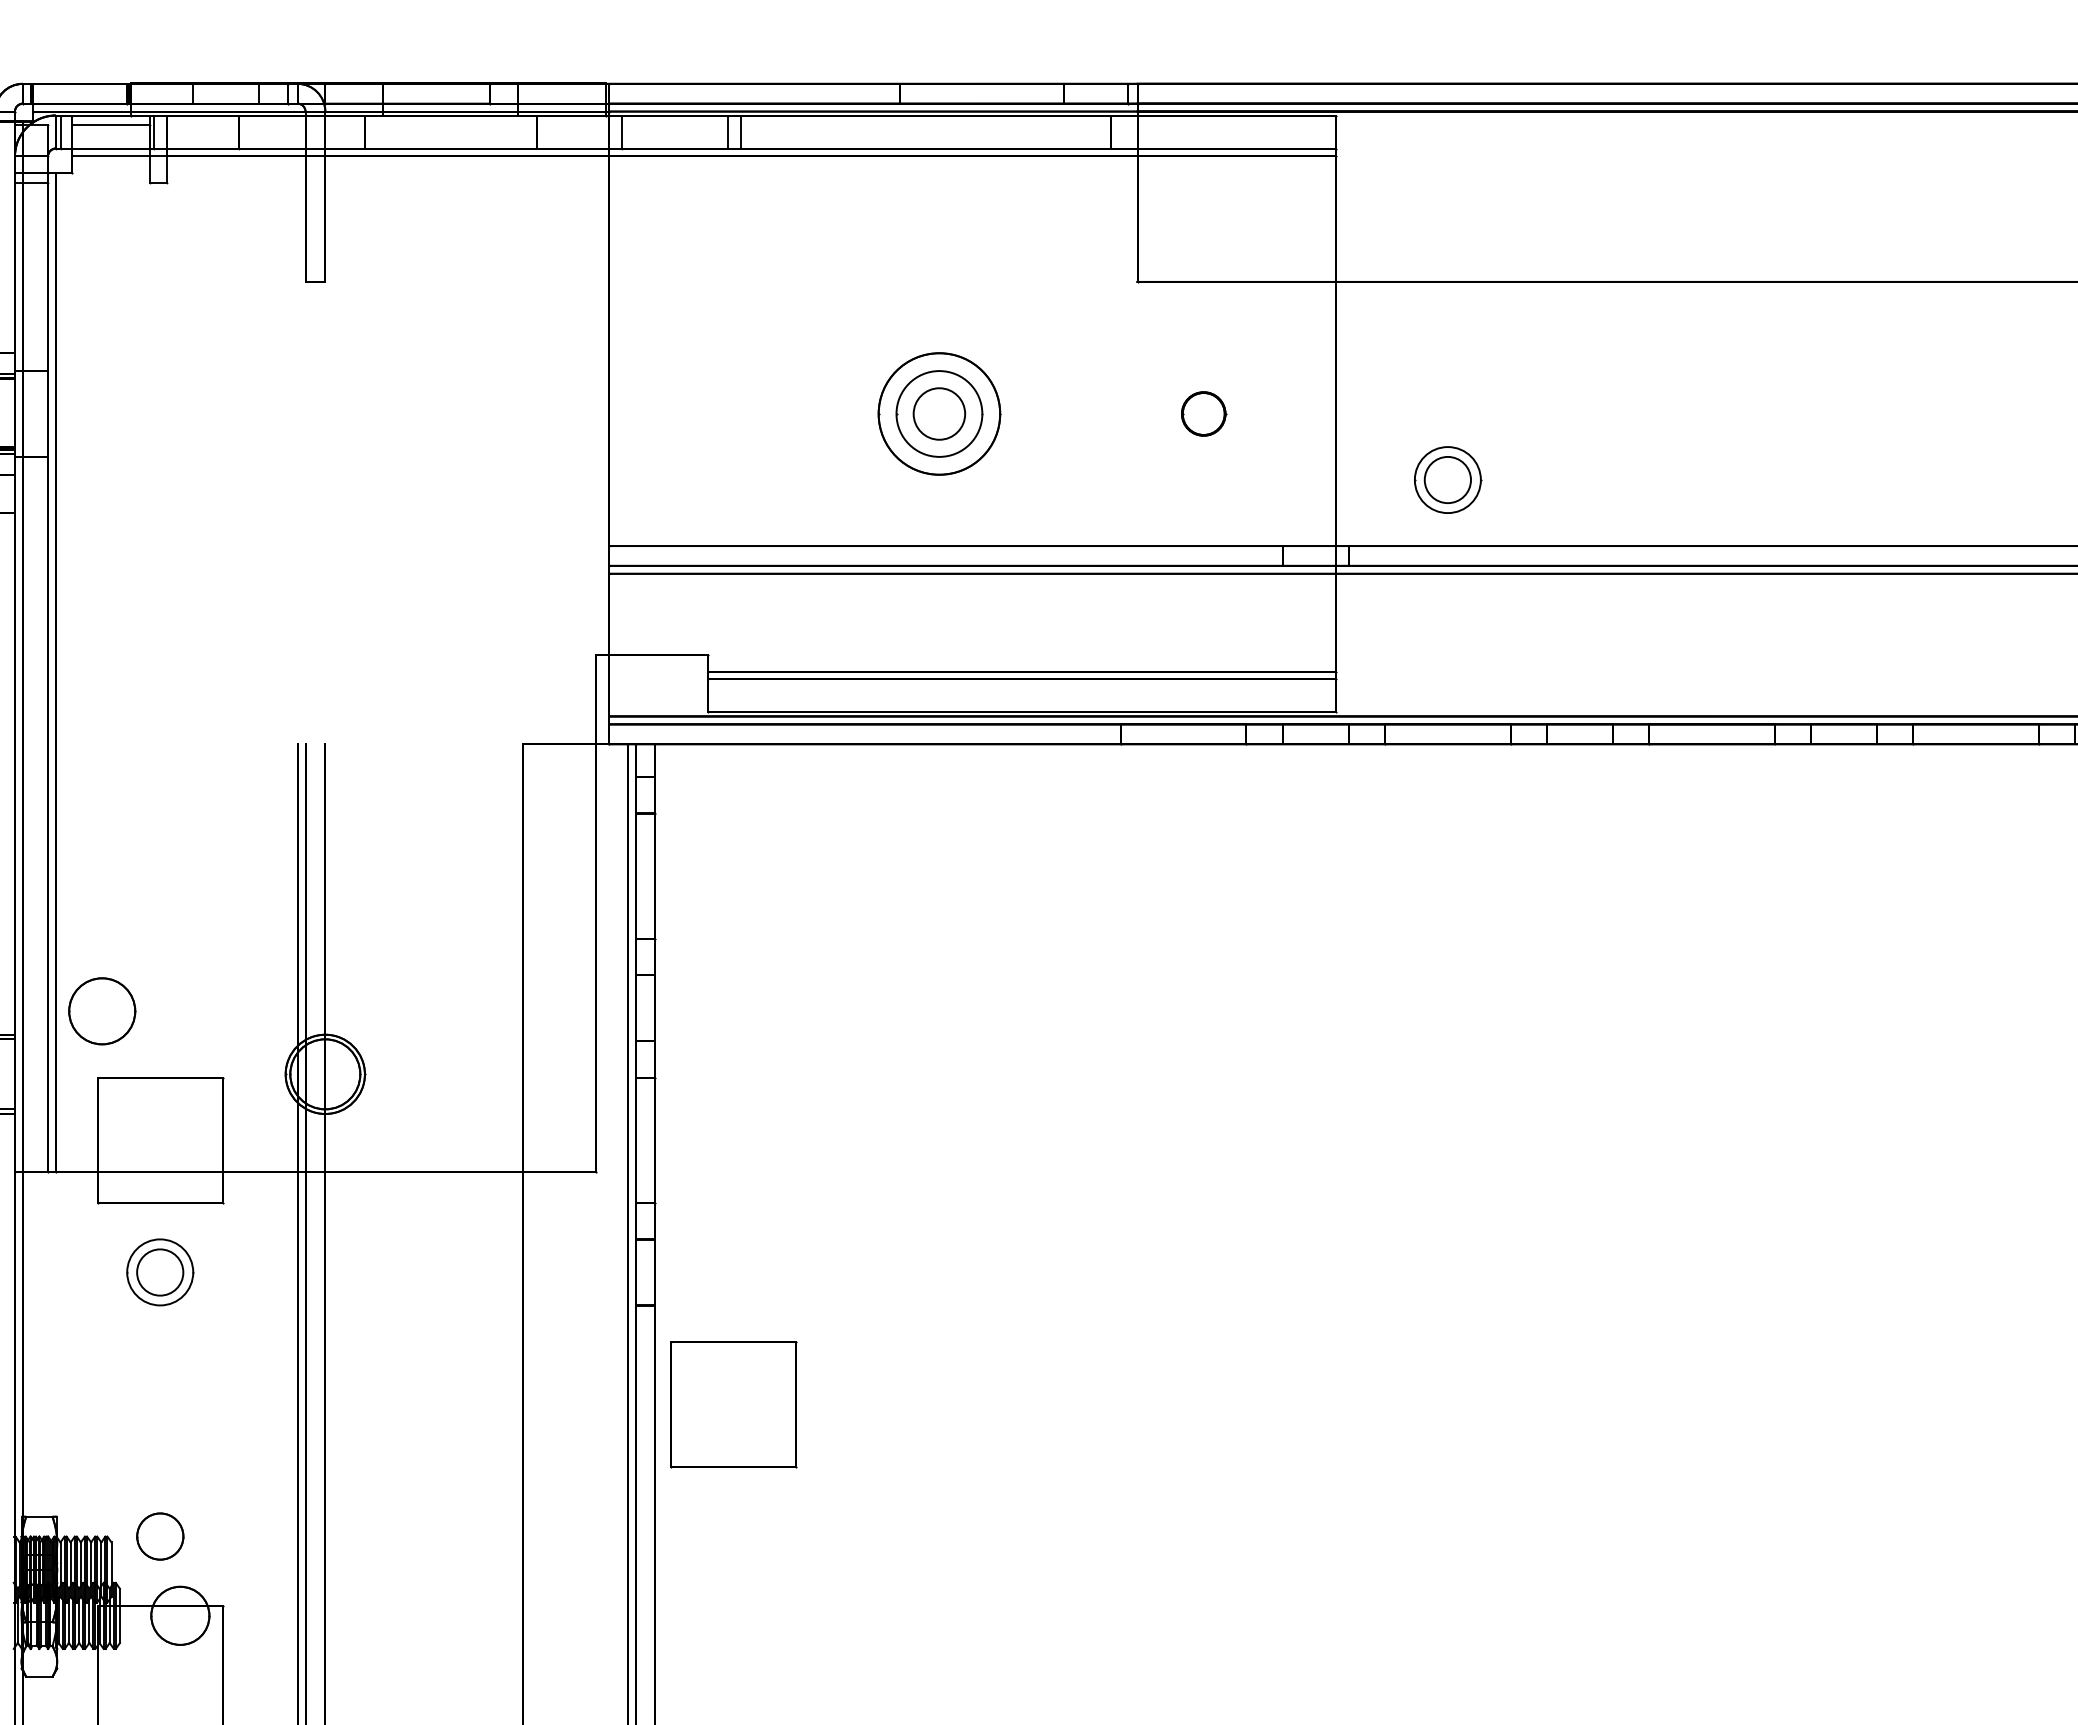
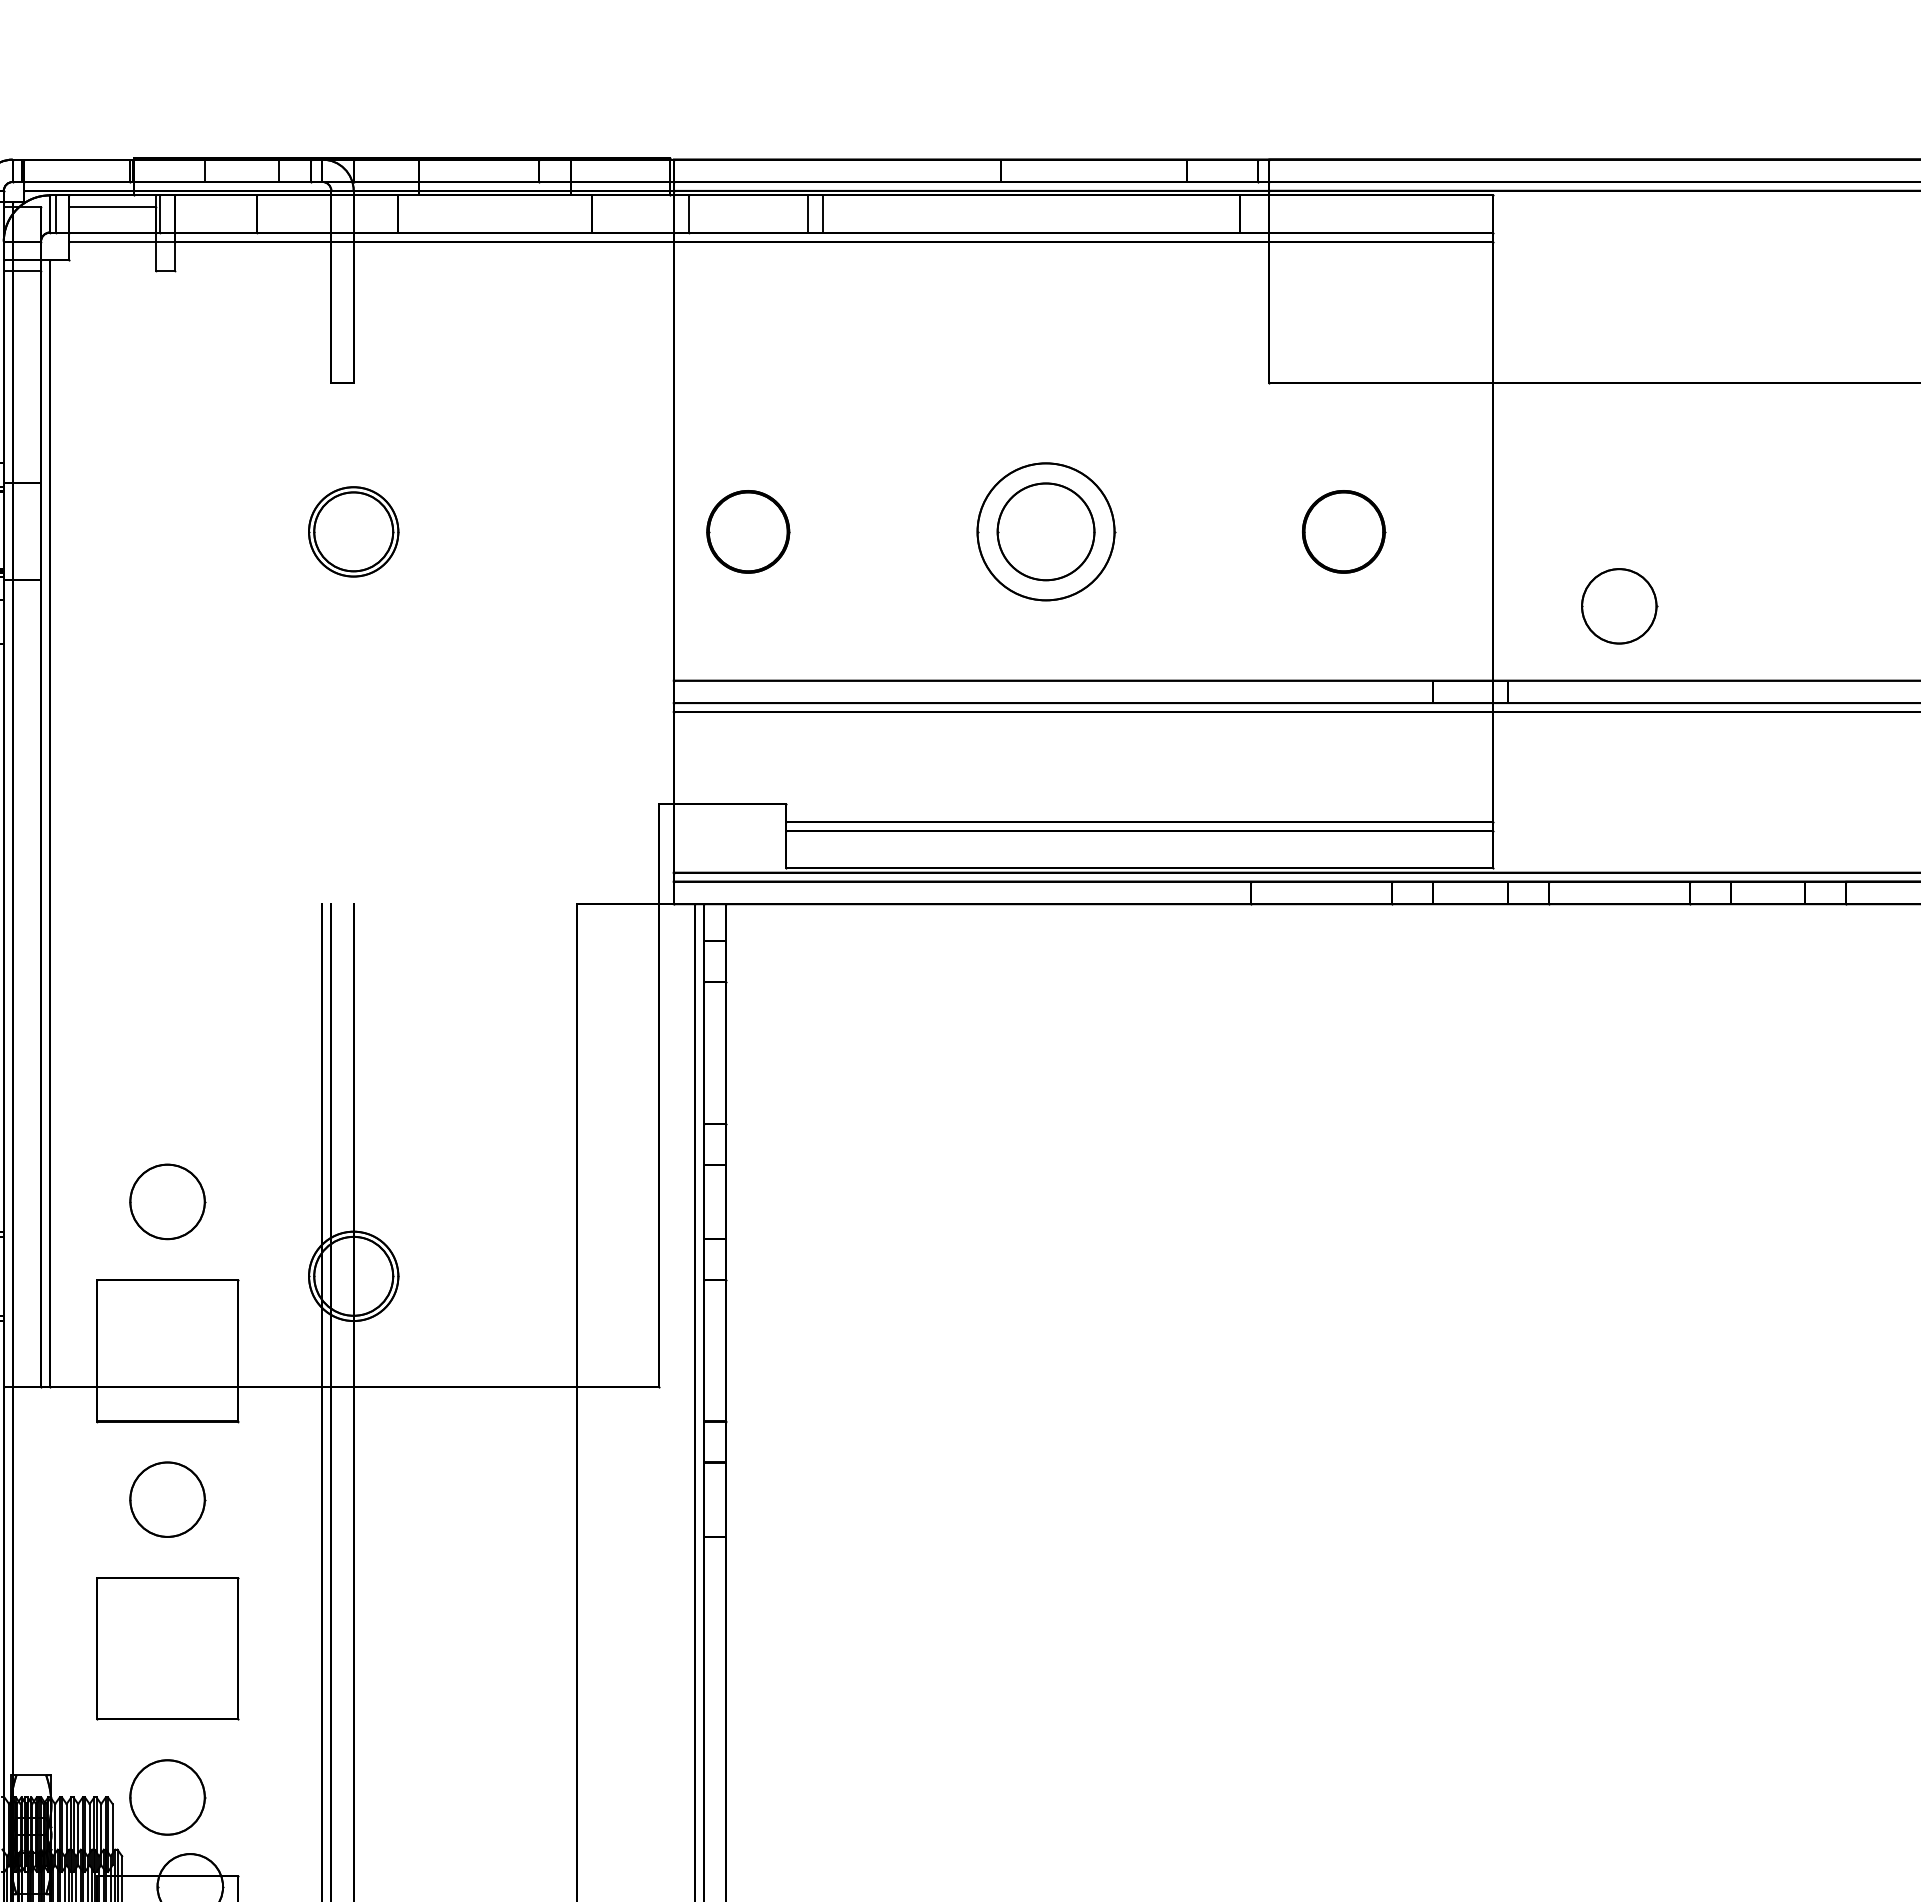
part: (325, 413) -> (353, 531), added
part: (675, 413) -> (748, 531), added
circle: (939, 413) -> (1046, 531), size x1.67
part: (1203, 413) -> (1343, 531), size x1.67
circle: (1447, 480) -> (1618, 606), size x1.43
circle: (102, 1011) -> (167, 1202), moved
circle: (160, 1272) -> (167, 1499), size x1.43
part: (733, 1404) -> (167, 1648), moved
circle: (160, 1536) -> (167, 1797), size x1.43

